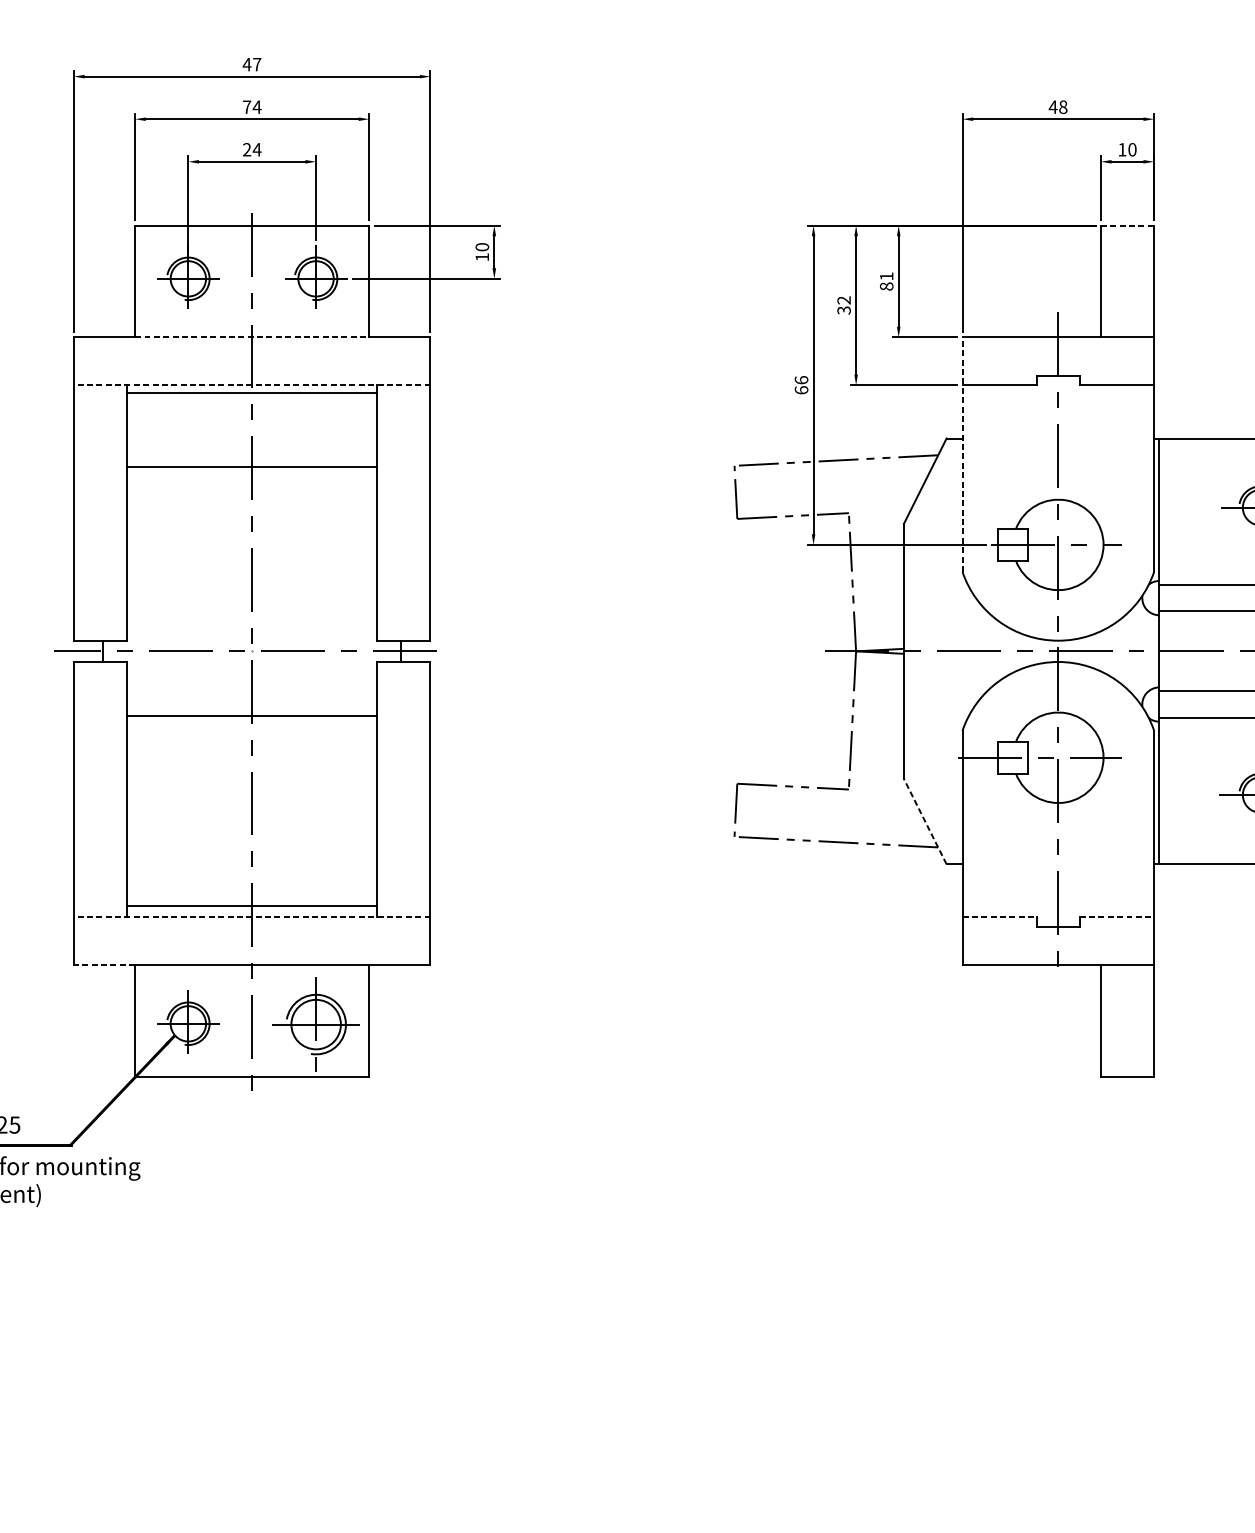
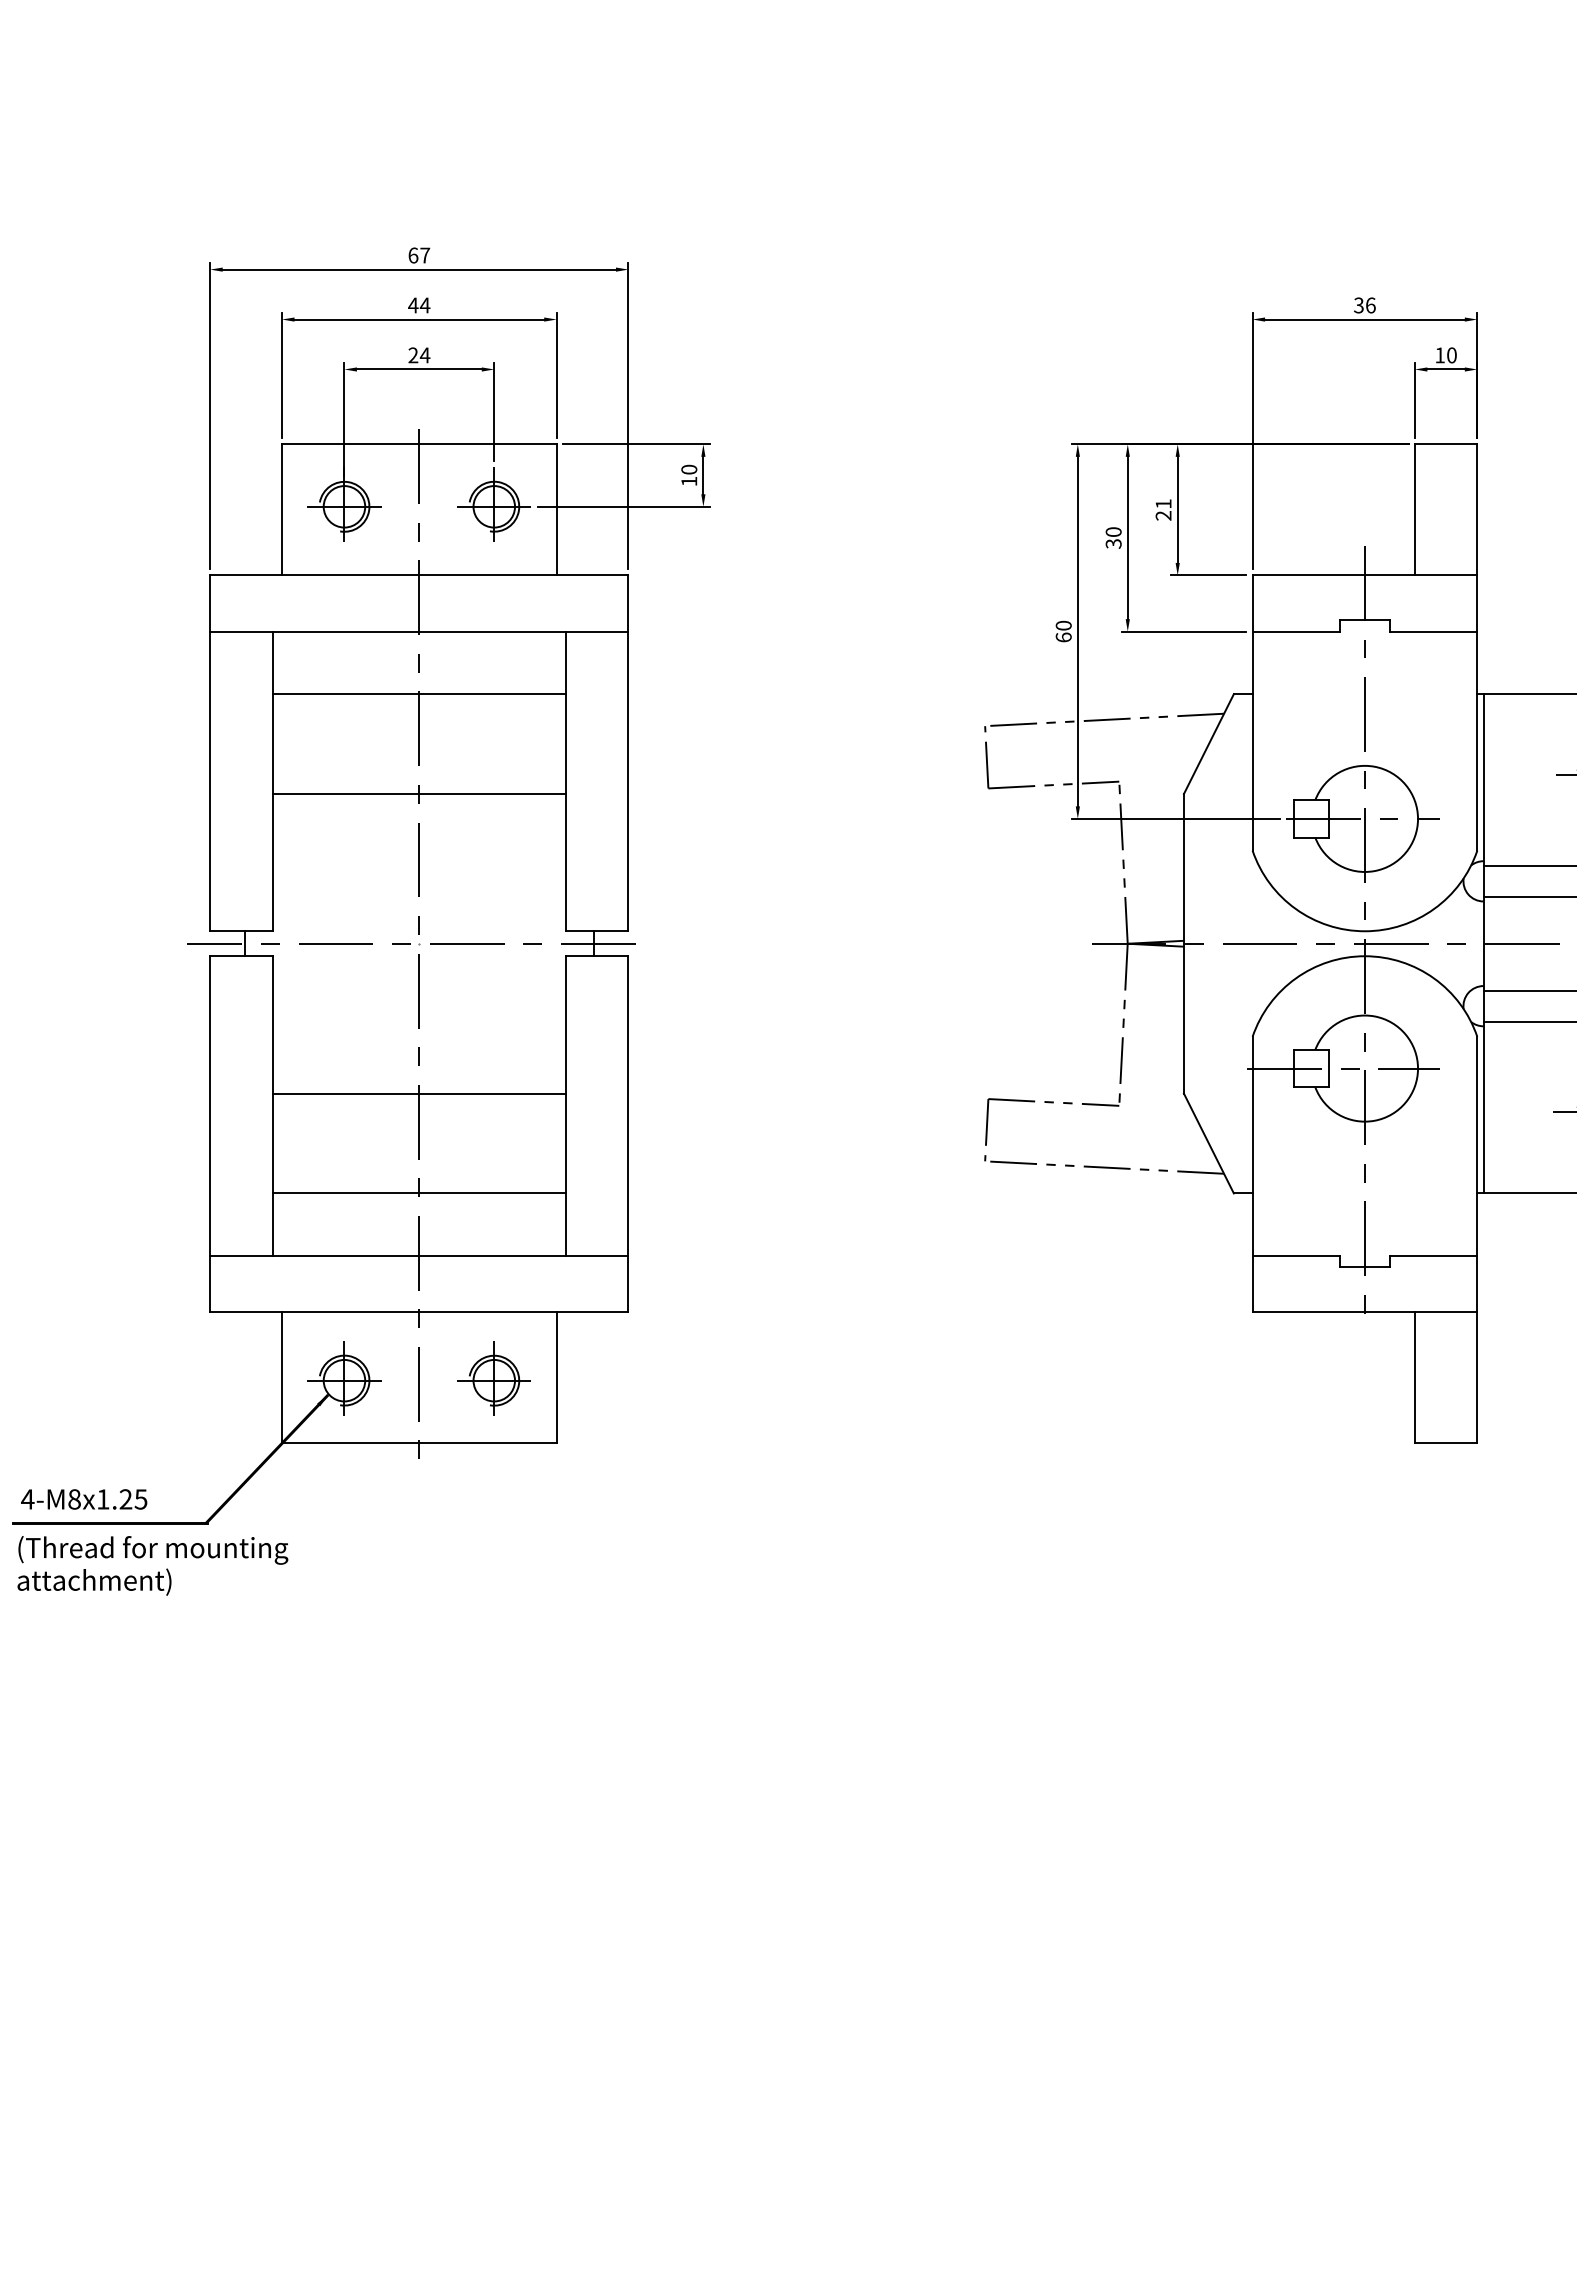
text: (247, 64) -> (413, 255), 47 -> 67
text: (247, 107) -> (413, 305), 74 -> 44
text: (1057, 107) -> (1364, 305), 48 -> 36
line: (1127, 225) -> (1446, 444), dashed -> solid
text: (886, 286) -> (1163, 515), 81 -> 21
text: (843, 299) -> (1113, 531), 32 -> 30
line: (252, 337) -> (419, 575), dashed -> solid
text: (801, 380) -> (1063, 625), 66 -> 60
line: (251, 385) -> (418, 631), dashed -> solid
line: (252, 393) -> (419, 694), moved
line: (962, 455) -> (1252, 713), dashed -> solid
line: (252, 467) -> (419, 794), moved
line: (252, 715) -> (419, 1093), moved
line: (924, 821) -> (1208, 1143), dashed -> solid
line: (252, 906) -> (419, 1193), moved
line: (251, 917) -> (418, 1255), dashed -> solid
line: (999, 917) -> (1296, 1255), dashed -> solid
line: (1116, 917) -> (1433, 1255), dashed -> solid
line: (104, 965) -> (246, 1312), dashed -> solid
part: (315, 1021) -> (493, 1378), size x0.71

